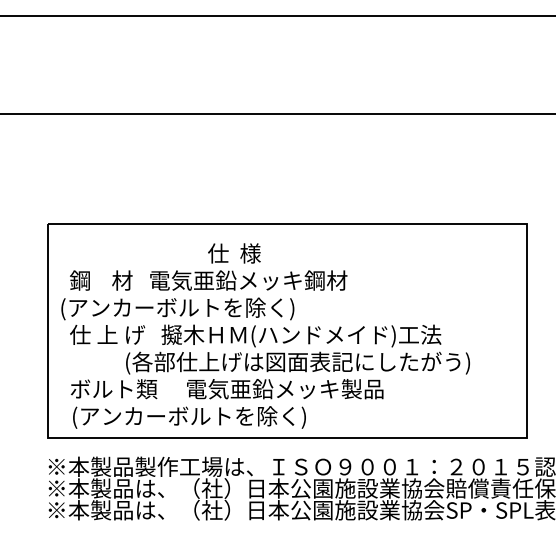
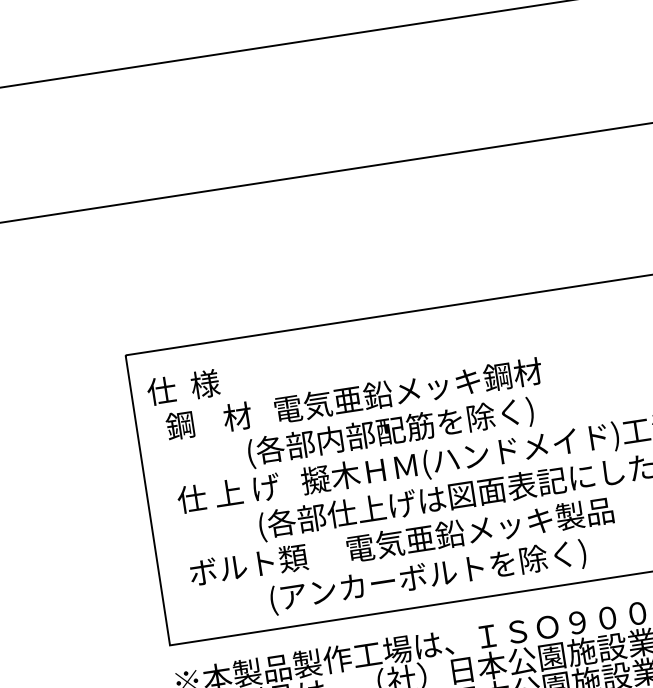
text: (234, 253) -> (183, 387), moved
text: (198, 308) -> (346, 438), (アンカーボルトを除く) -> (各部内部配筋を除く)
text: (189, 417) -> (428, 576), moved

